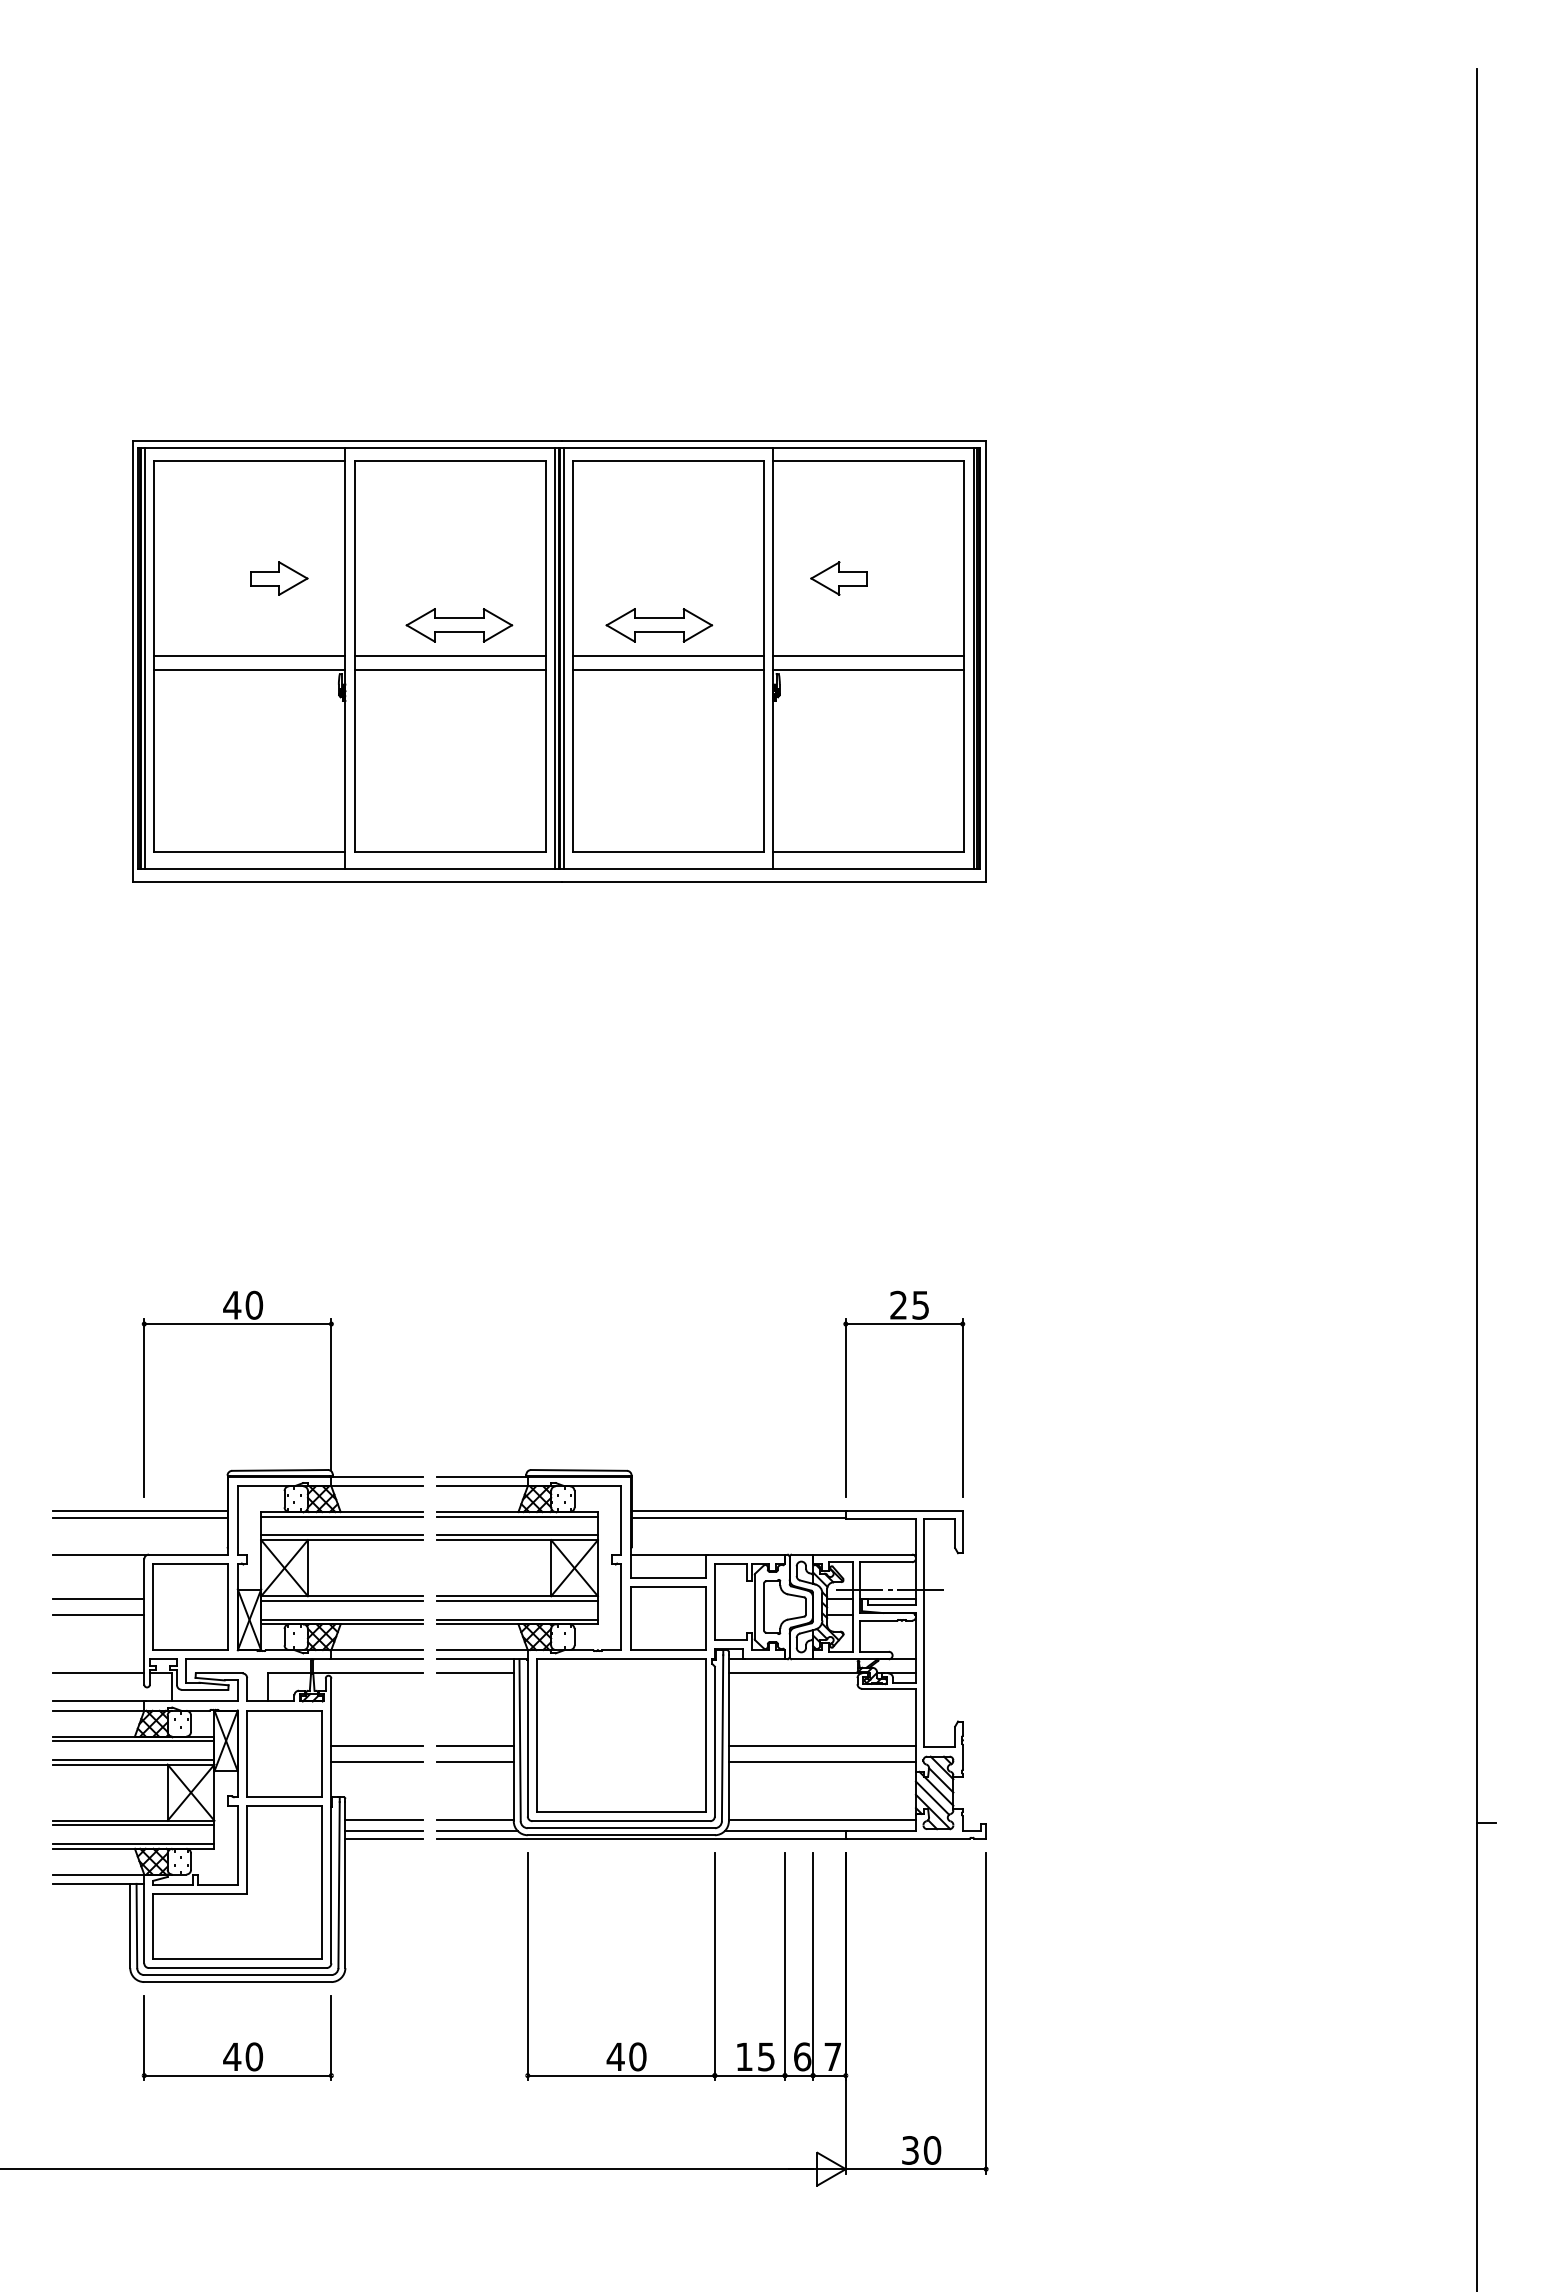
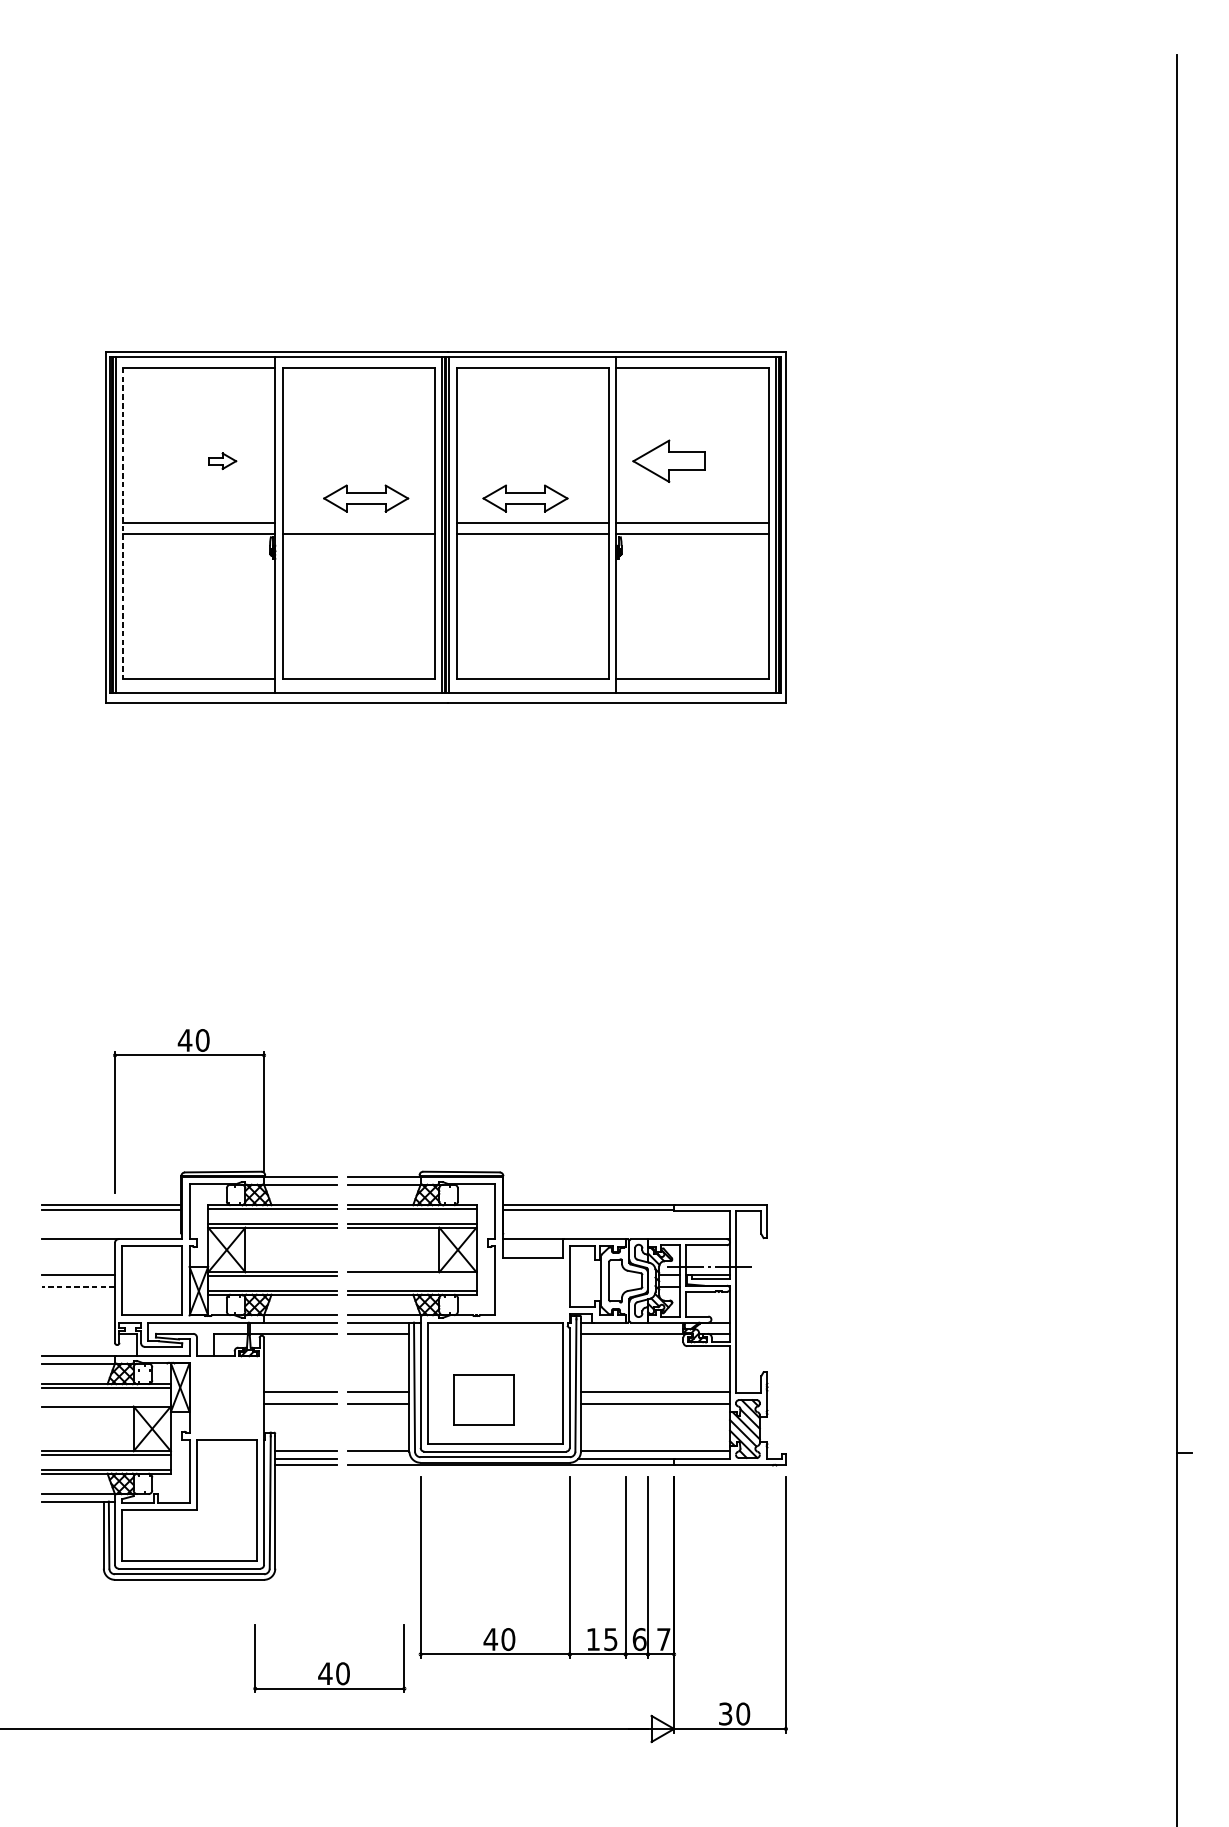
part: (279, 578) -> (222, 461), size x0.6
part: (838, 578) -> (668, 461), size x1.6
line: (449, 656) -> (358, 523), removed
line: (154, 657) -> (123, 524), solid -> dashed
part: (846, 1393) -> (674, 1110), removed
line: (516, 1600) -> (411, 1275), removed
line: (98, 1614) -> (78, 1286), solid -> dashed
part: (668, 1618) -> (484, 1400), moved
line: (98, 1673) -> (78, 1333), removed
part: (284, 1753) -> (226, 1397), removed
line: (133, 1759) -> (106, 1402), removed
line: (476, 1830) -> (379, 1459), removed
part: (237, 2037) -> (329, 1658), moved

